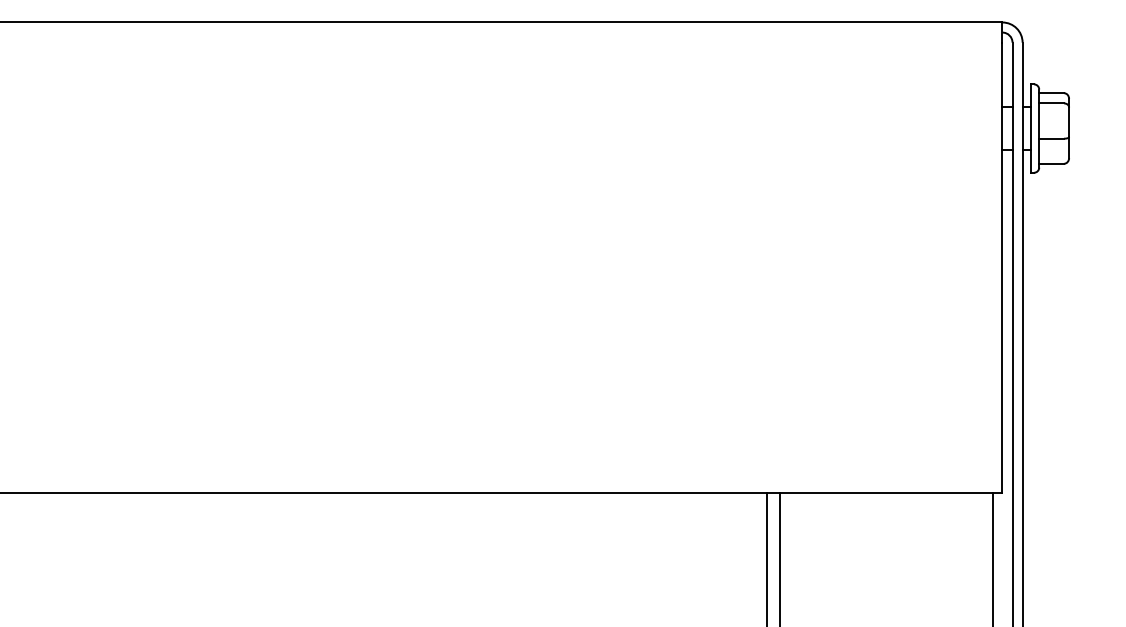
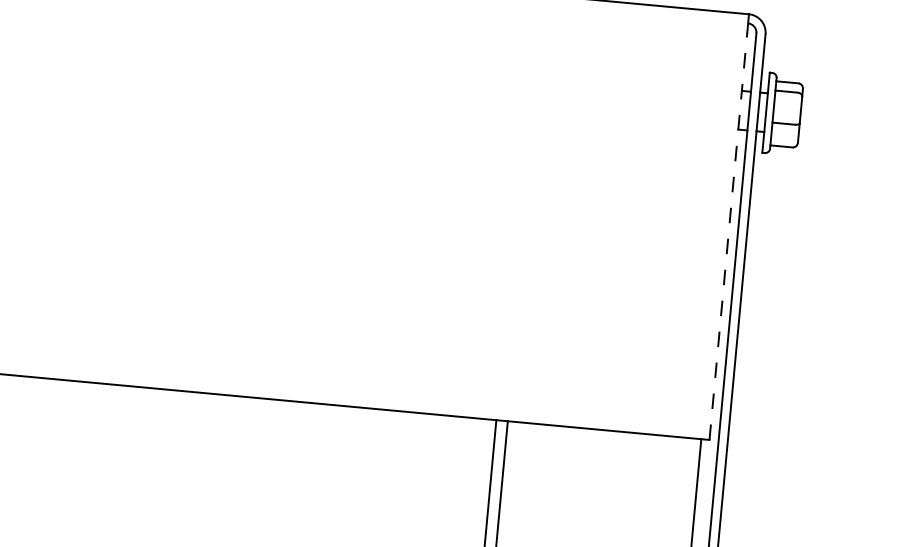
line: (1002, 267) -> (728, 236), solid -> dashed

